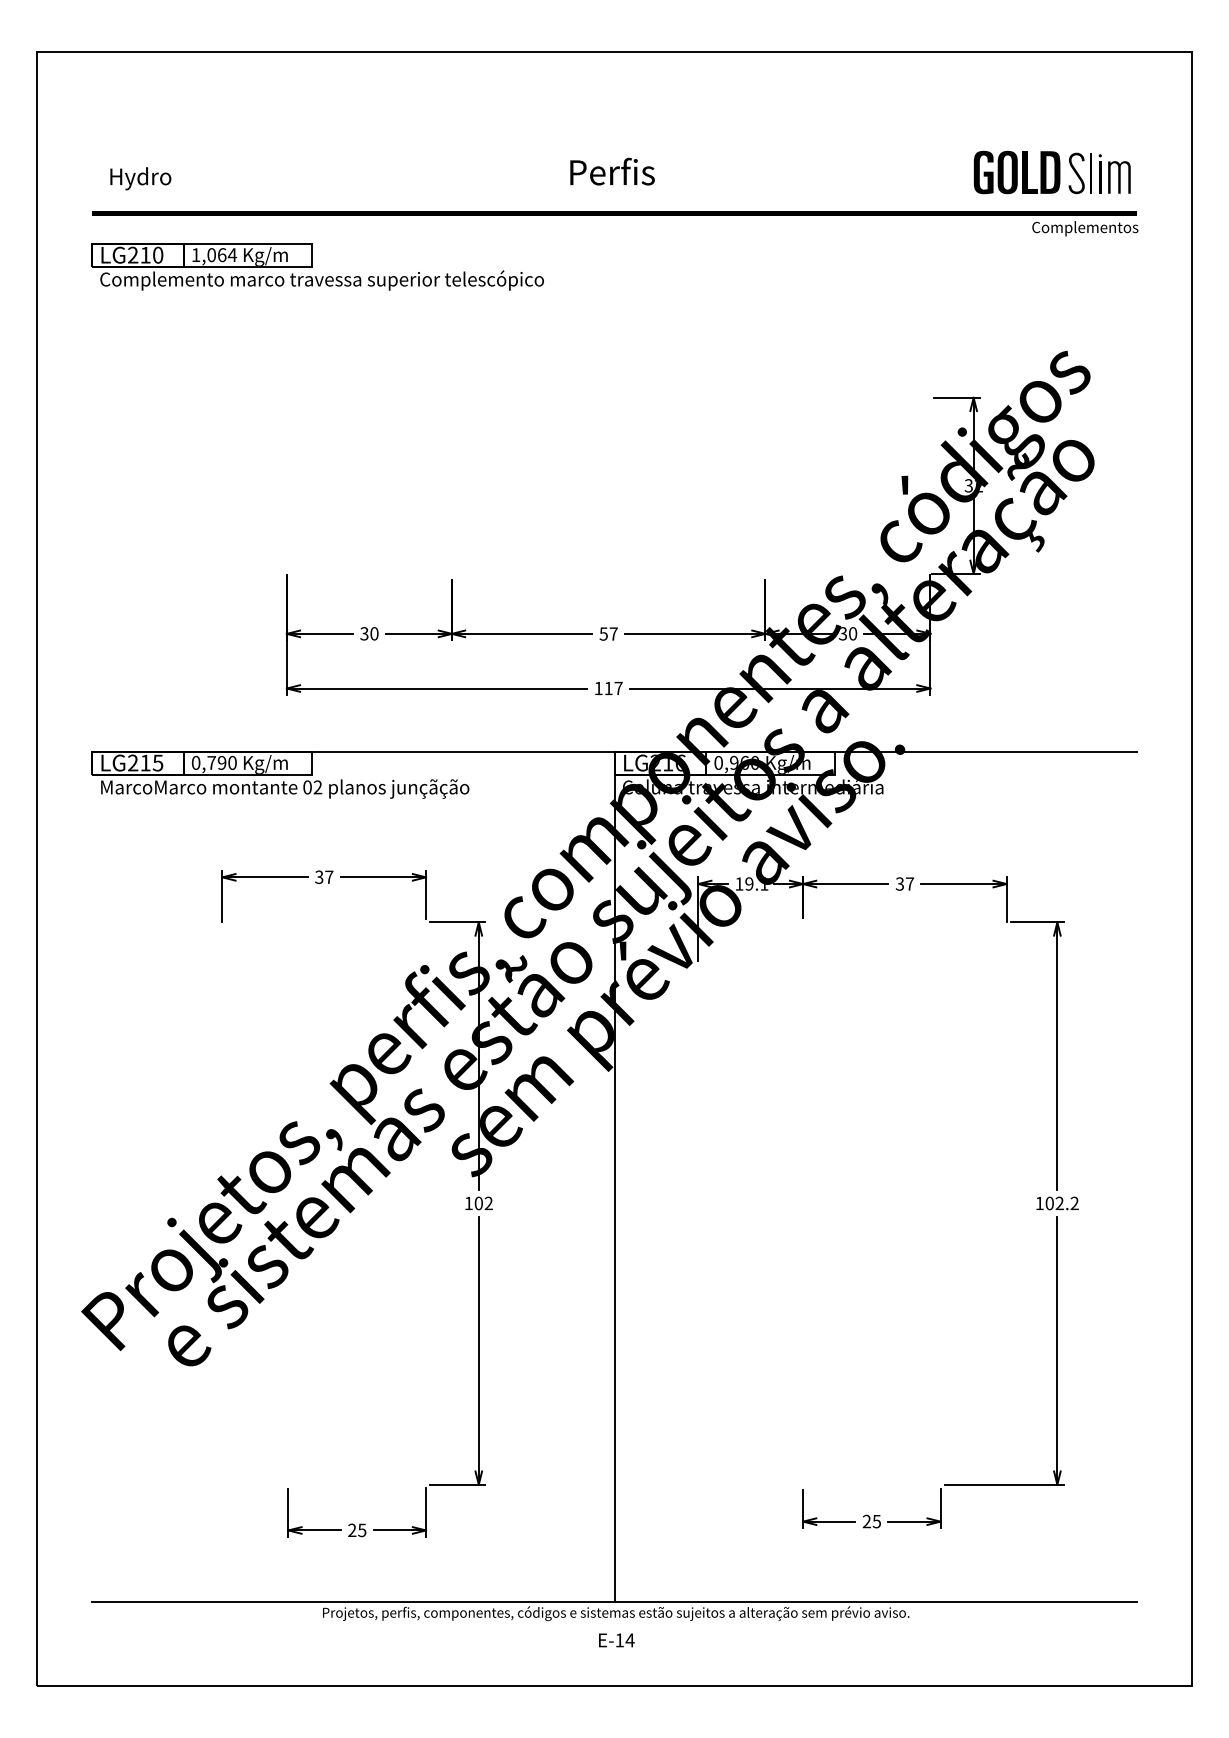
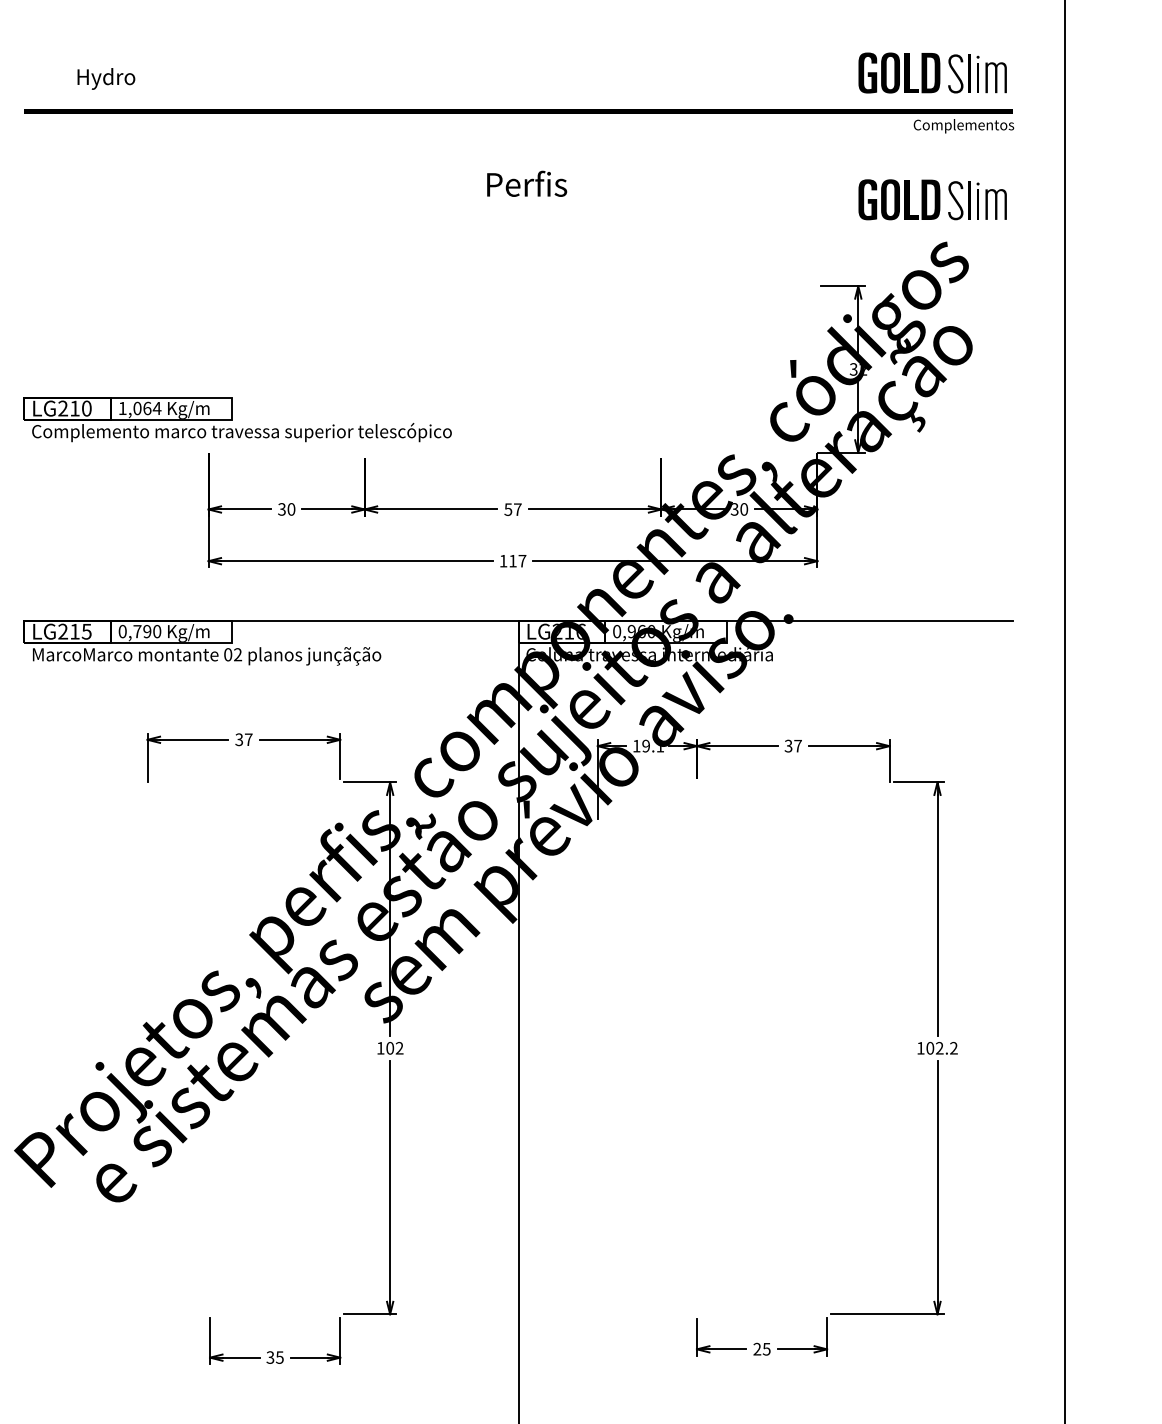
text: (612, 171) -> (527, 183), moved
text: (140, 178) -> (106, 78), moved
part: (317, 266) -> (237, 419), moved
part: (1052, 306) -> (932, 199), added
text: (352, 1530) -> (270, 1357), 25 -> 35

